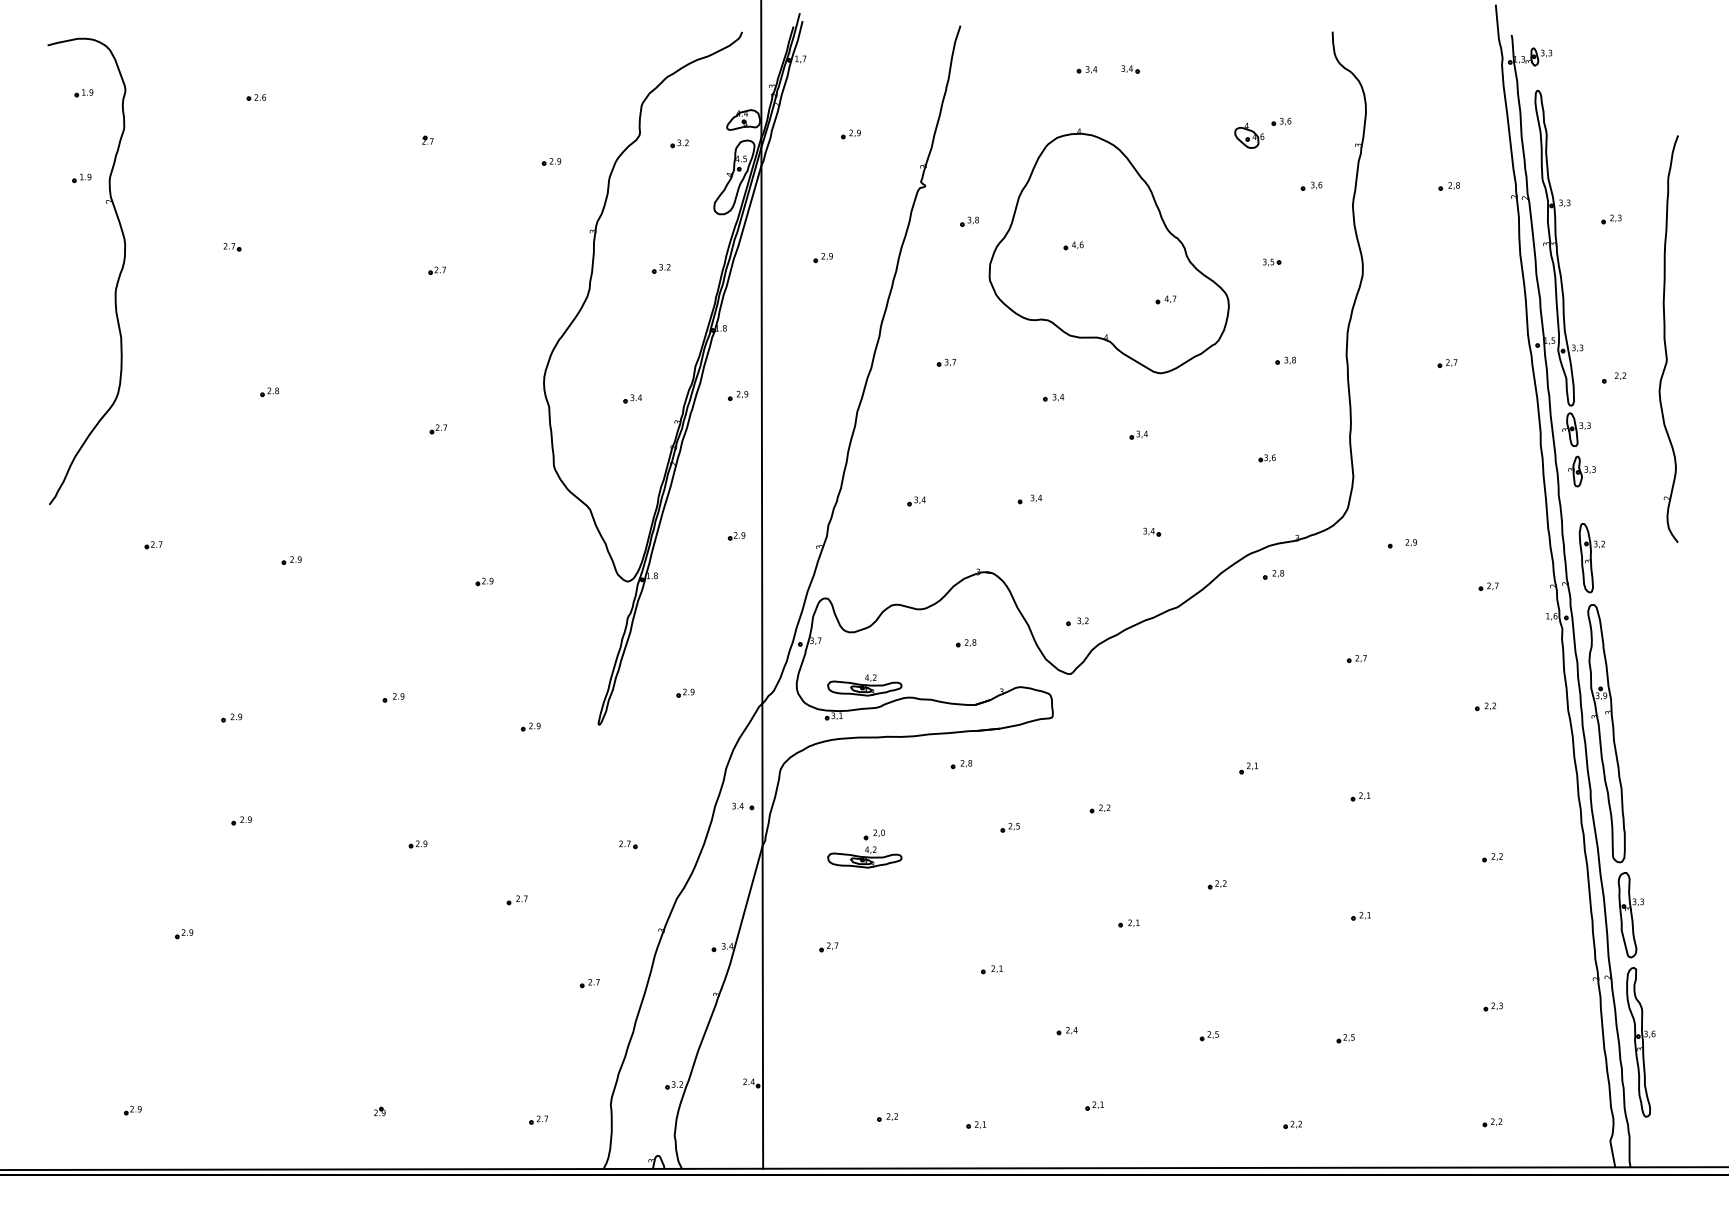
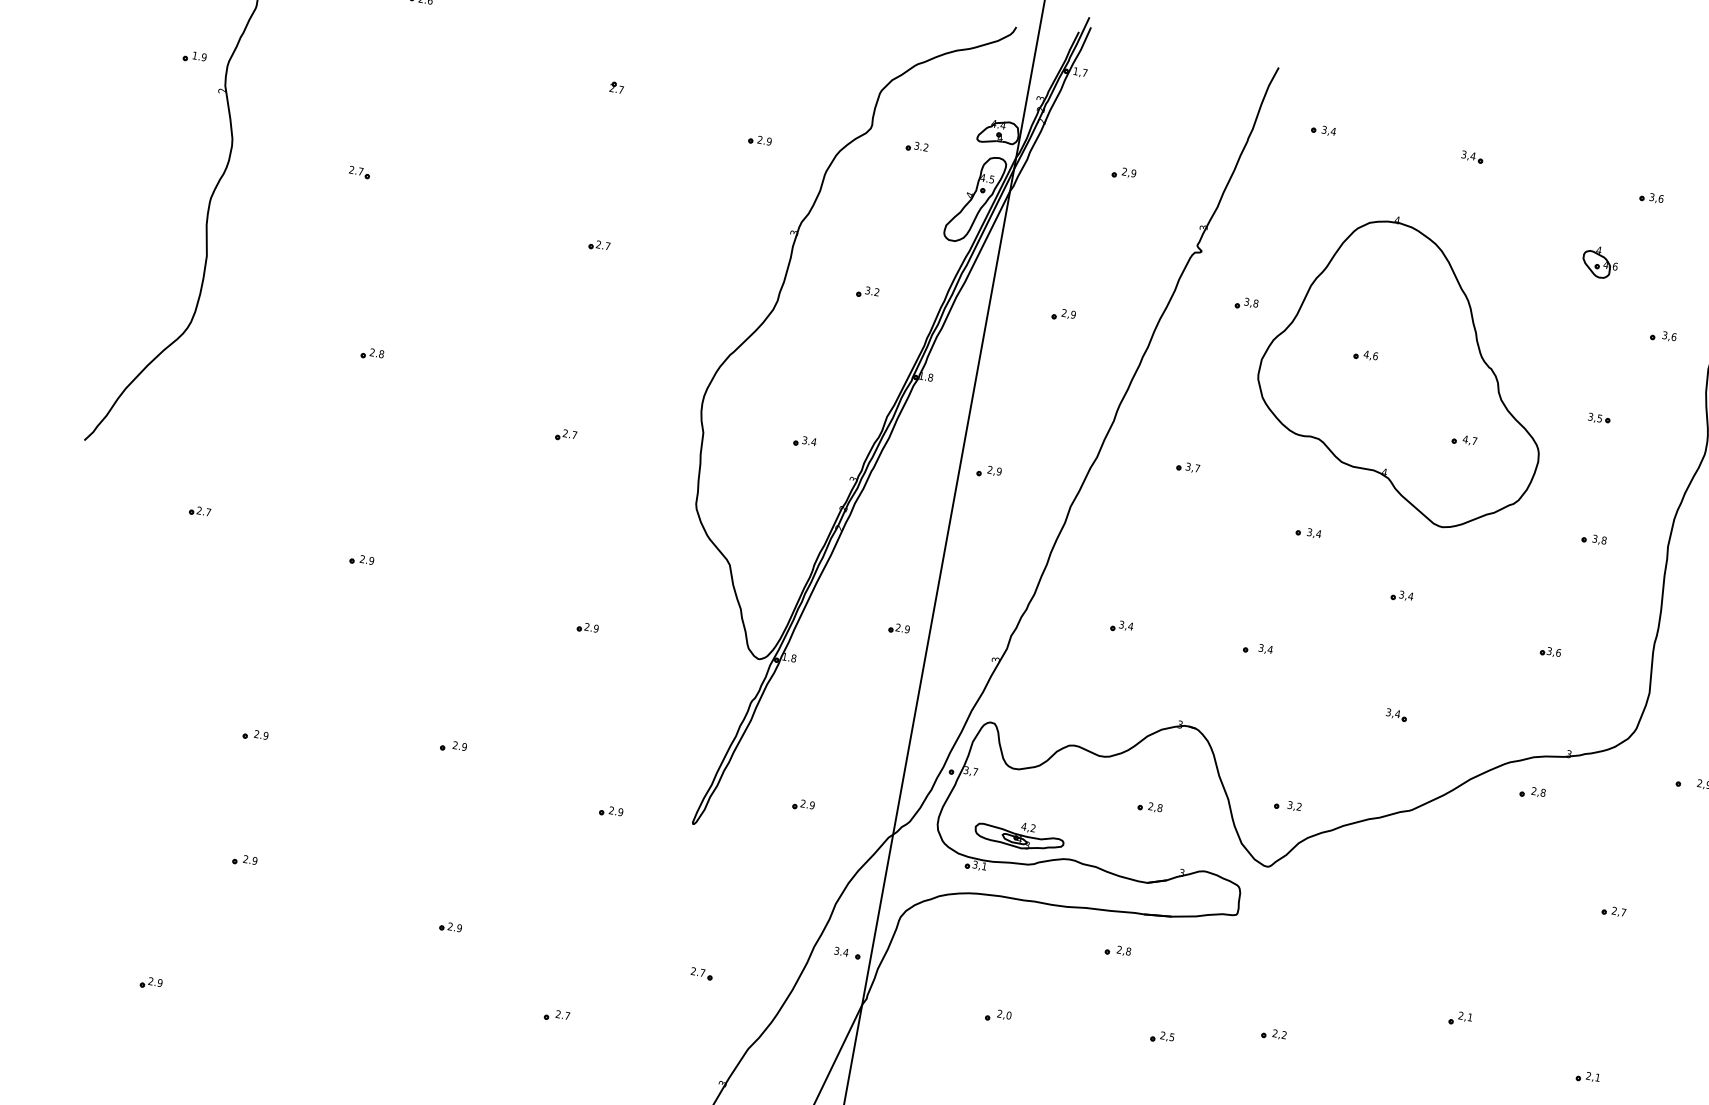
part: (1086, 69) -> (1323, 129), moved
part: (1281, 121) -> (1651, 197), moved
part: (738, 395) -> (989, 471), moved
part: (864, 857) -> (981, 1040), removed

